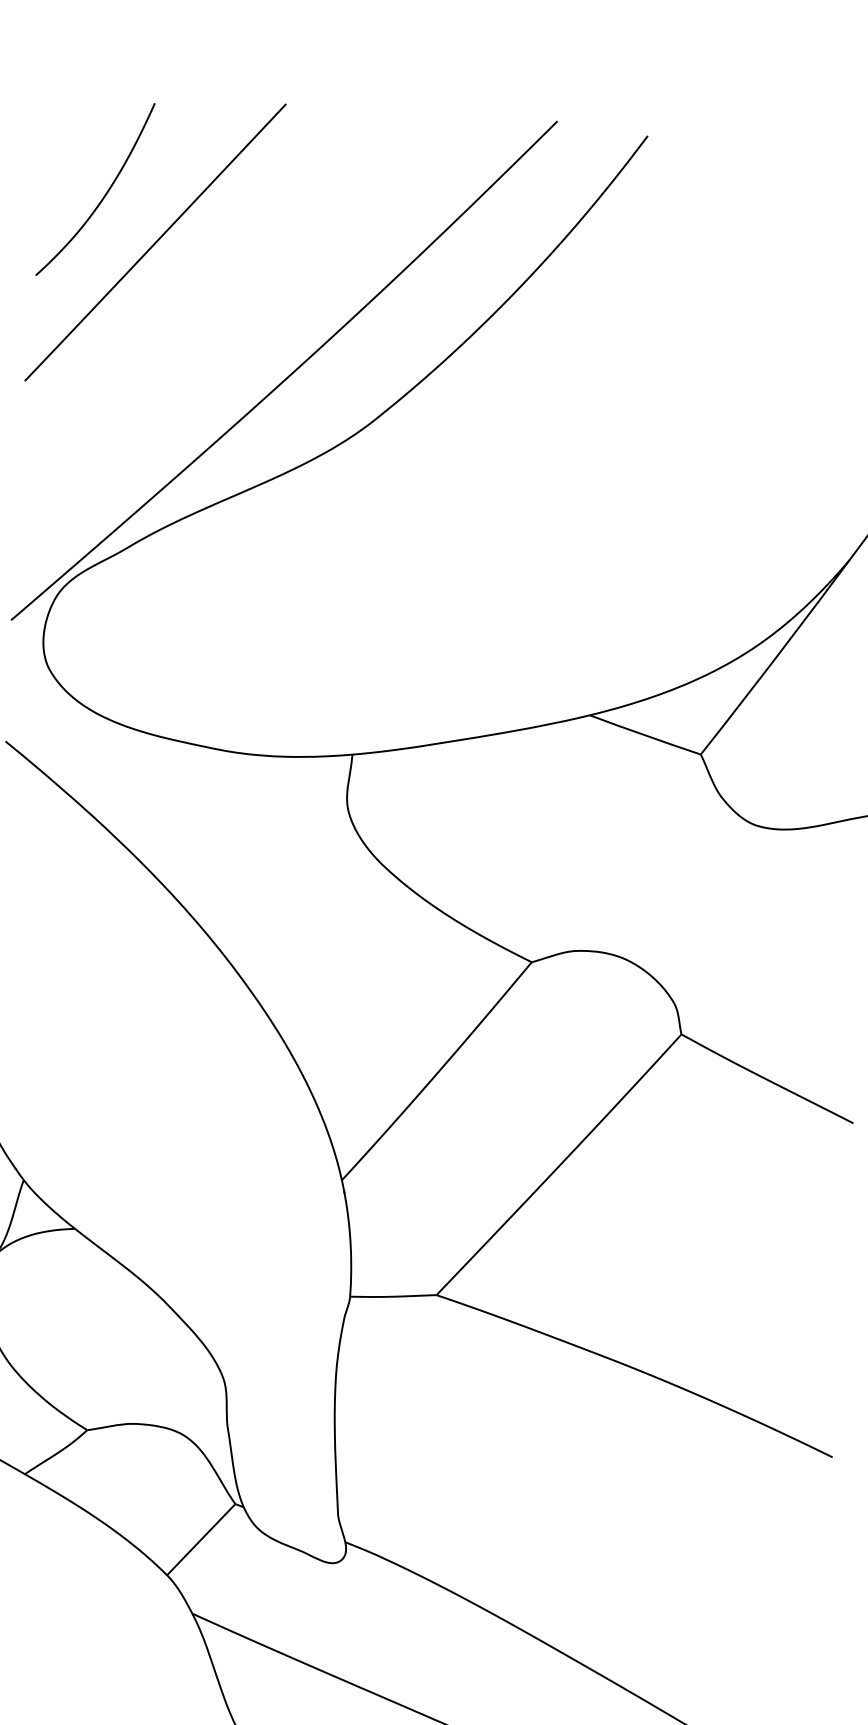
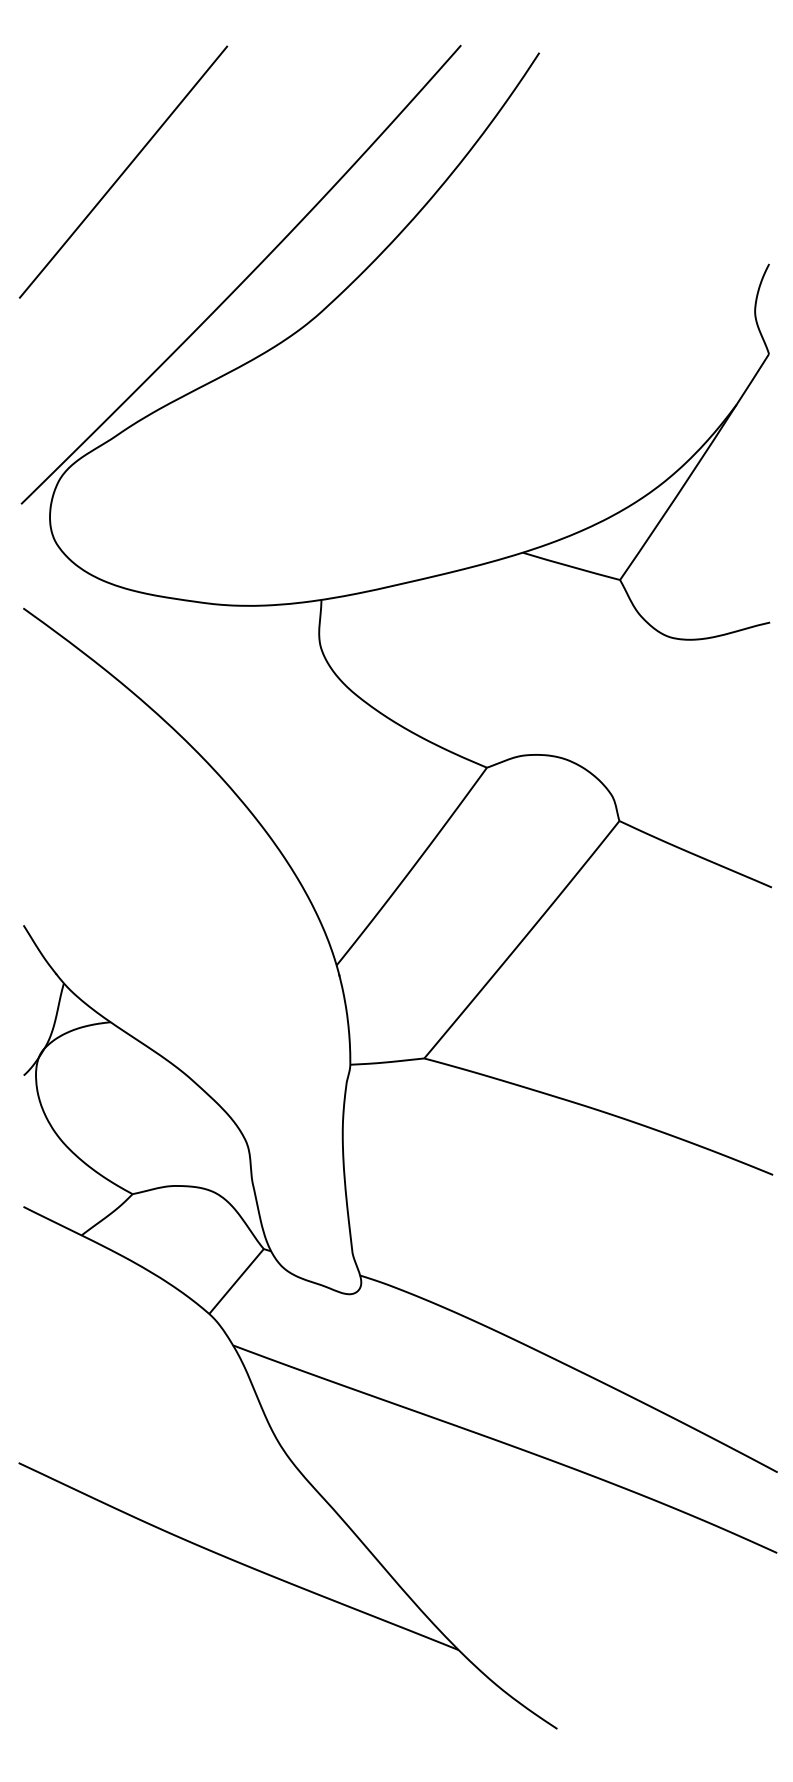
curve: (103, 195) -> (76, 134), removed

